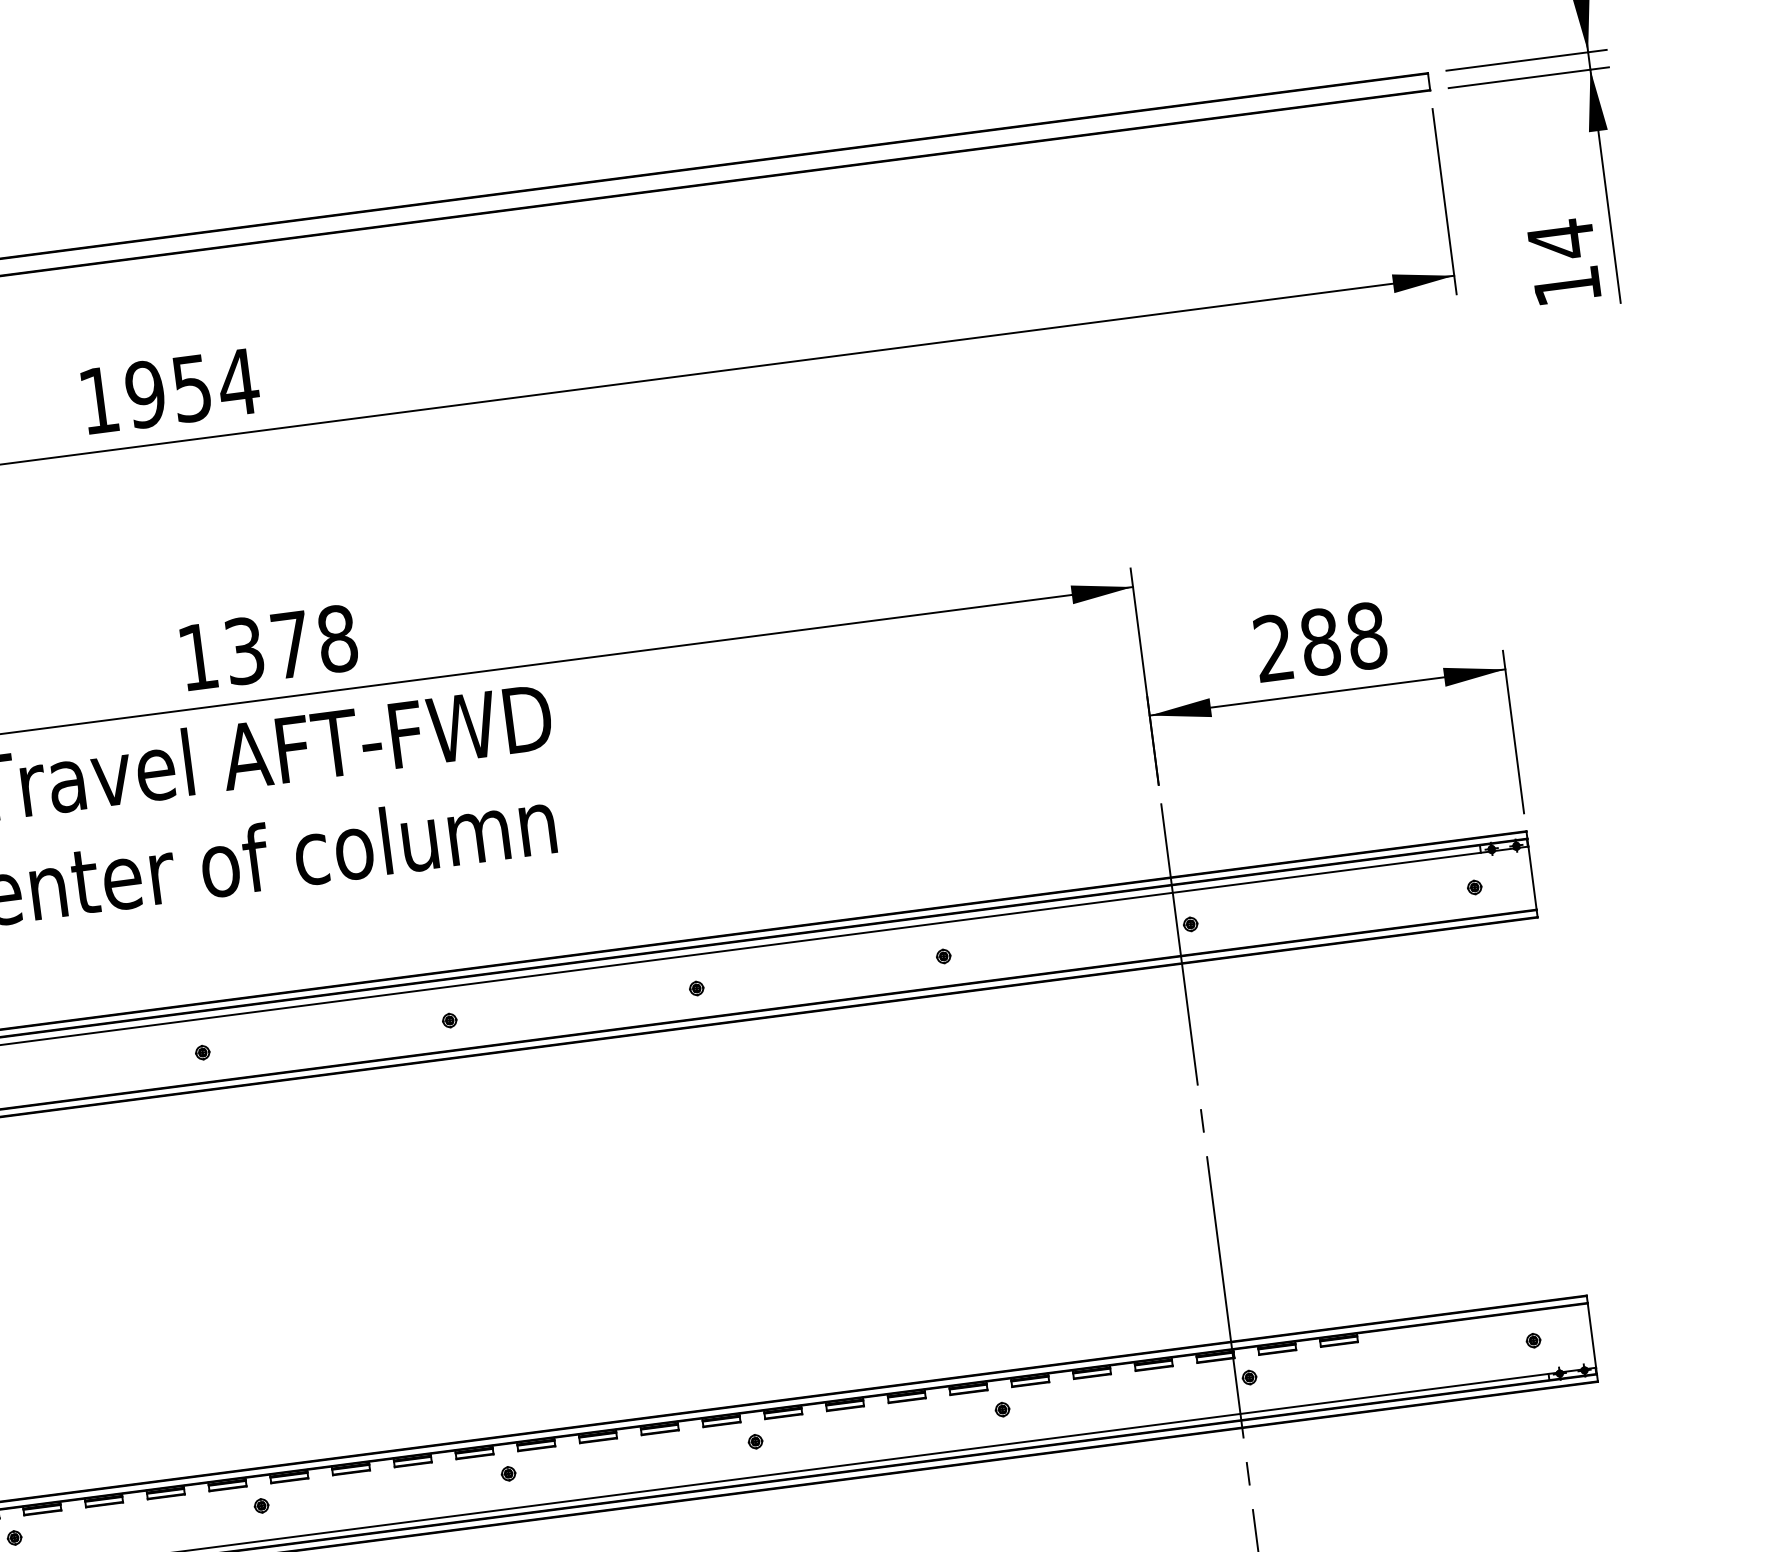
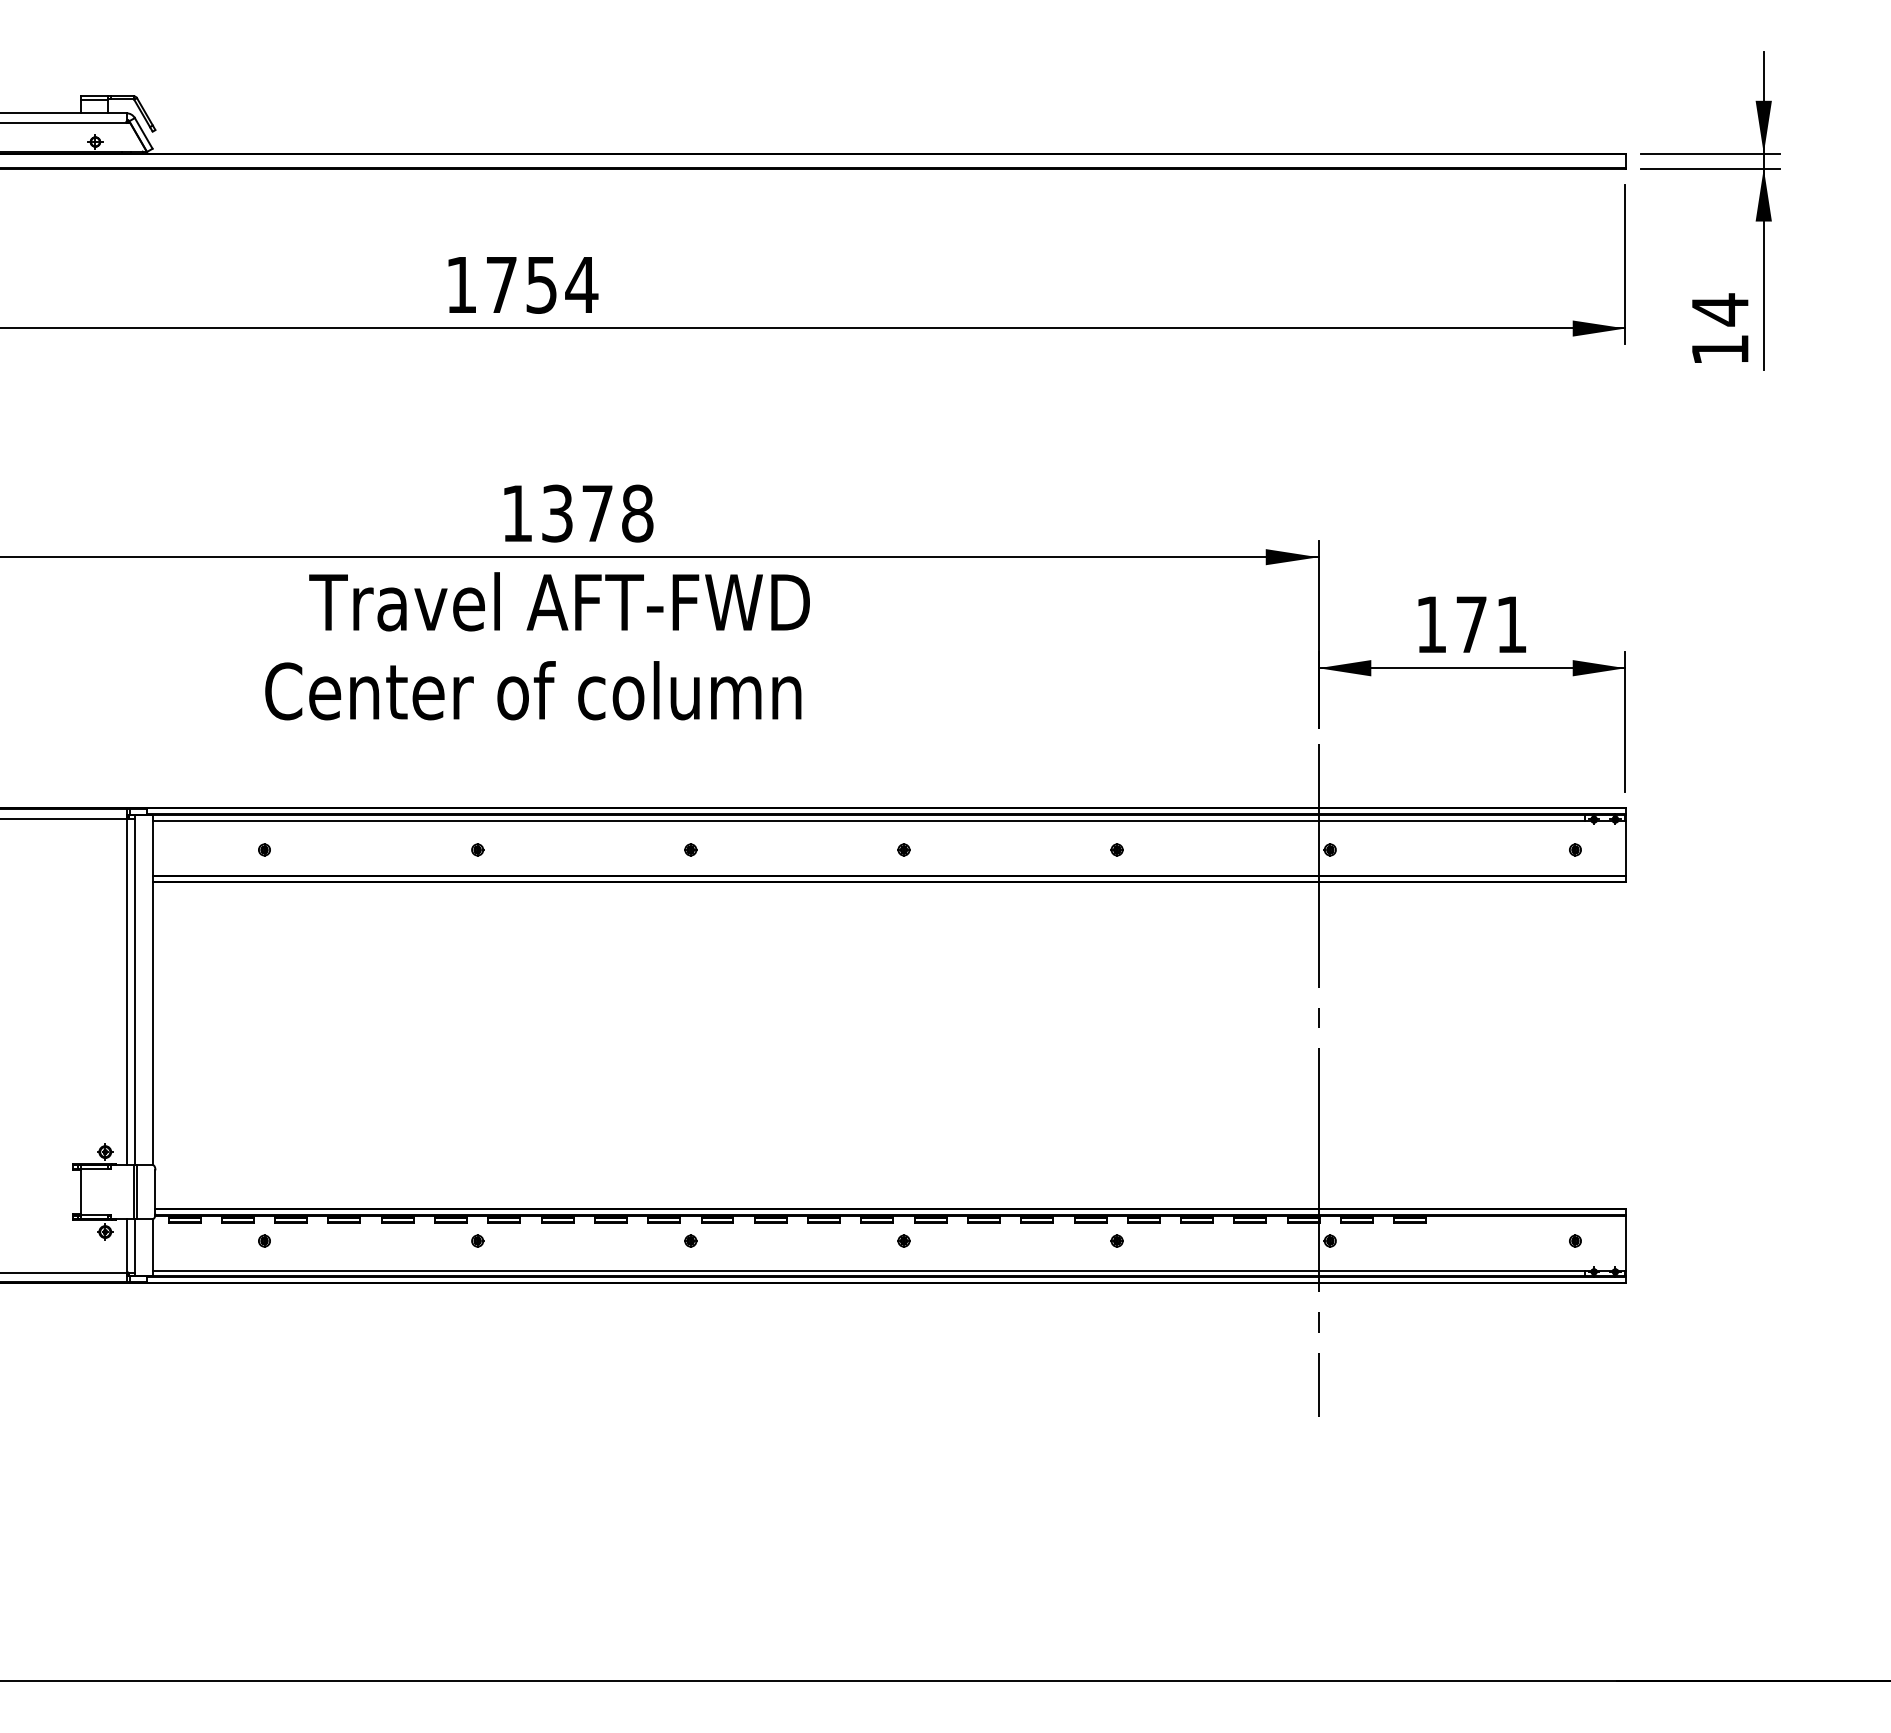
text: (145, 393) -> (501, 284), 1954 -> 1754
text: (1320, 641) -> (1471, 624), 288 -> 171

